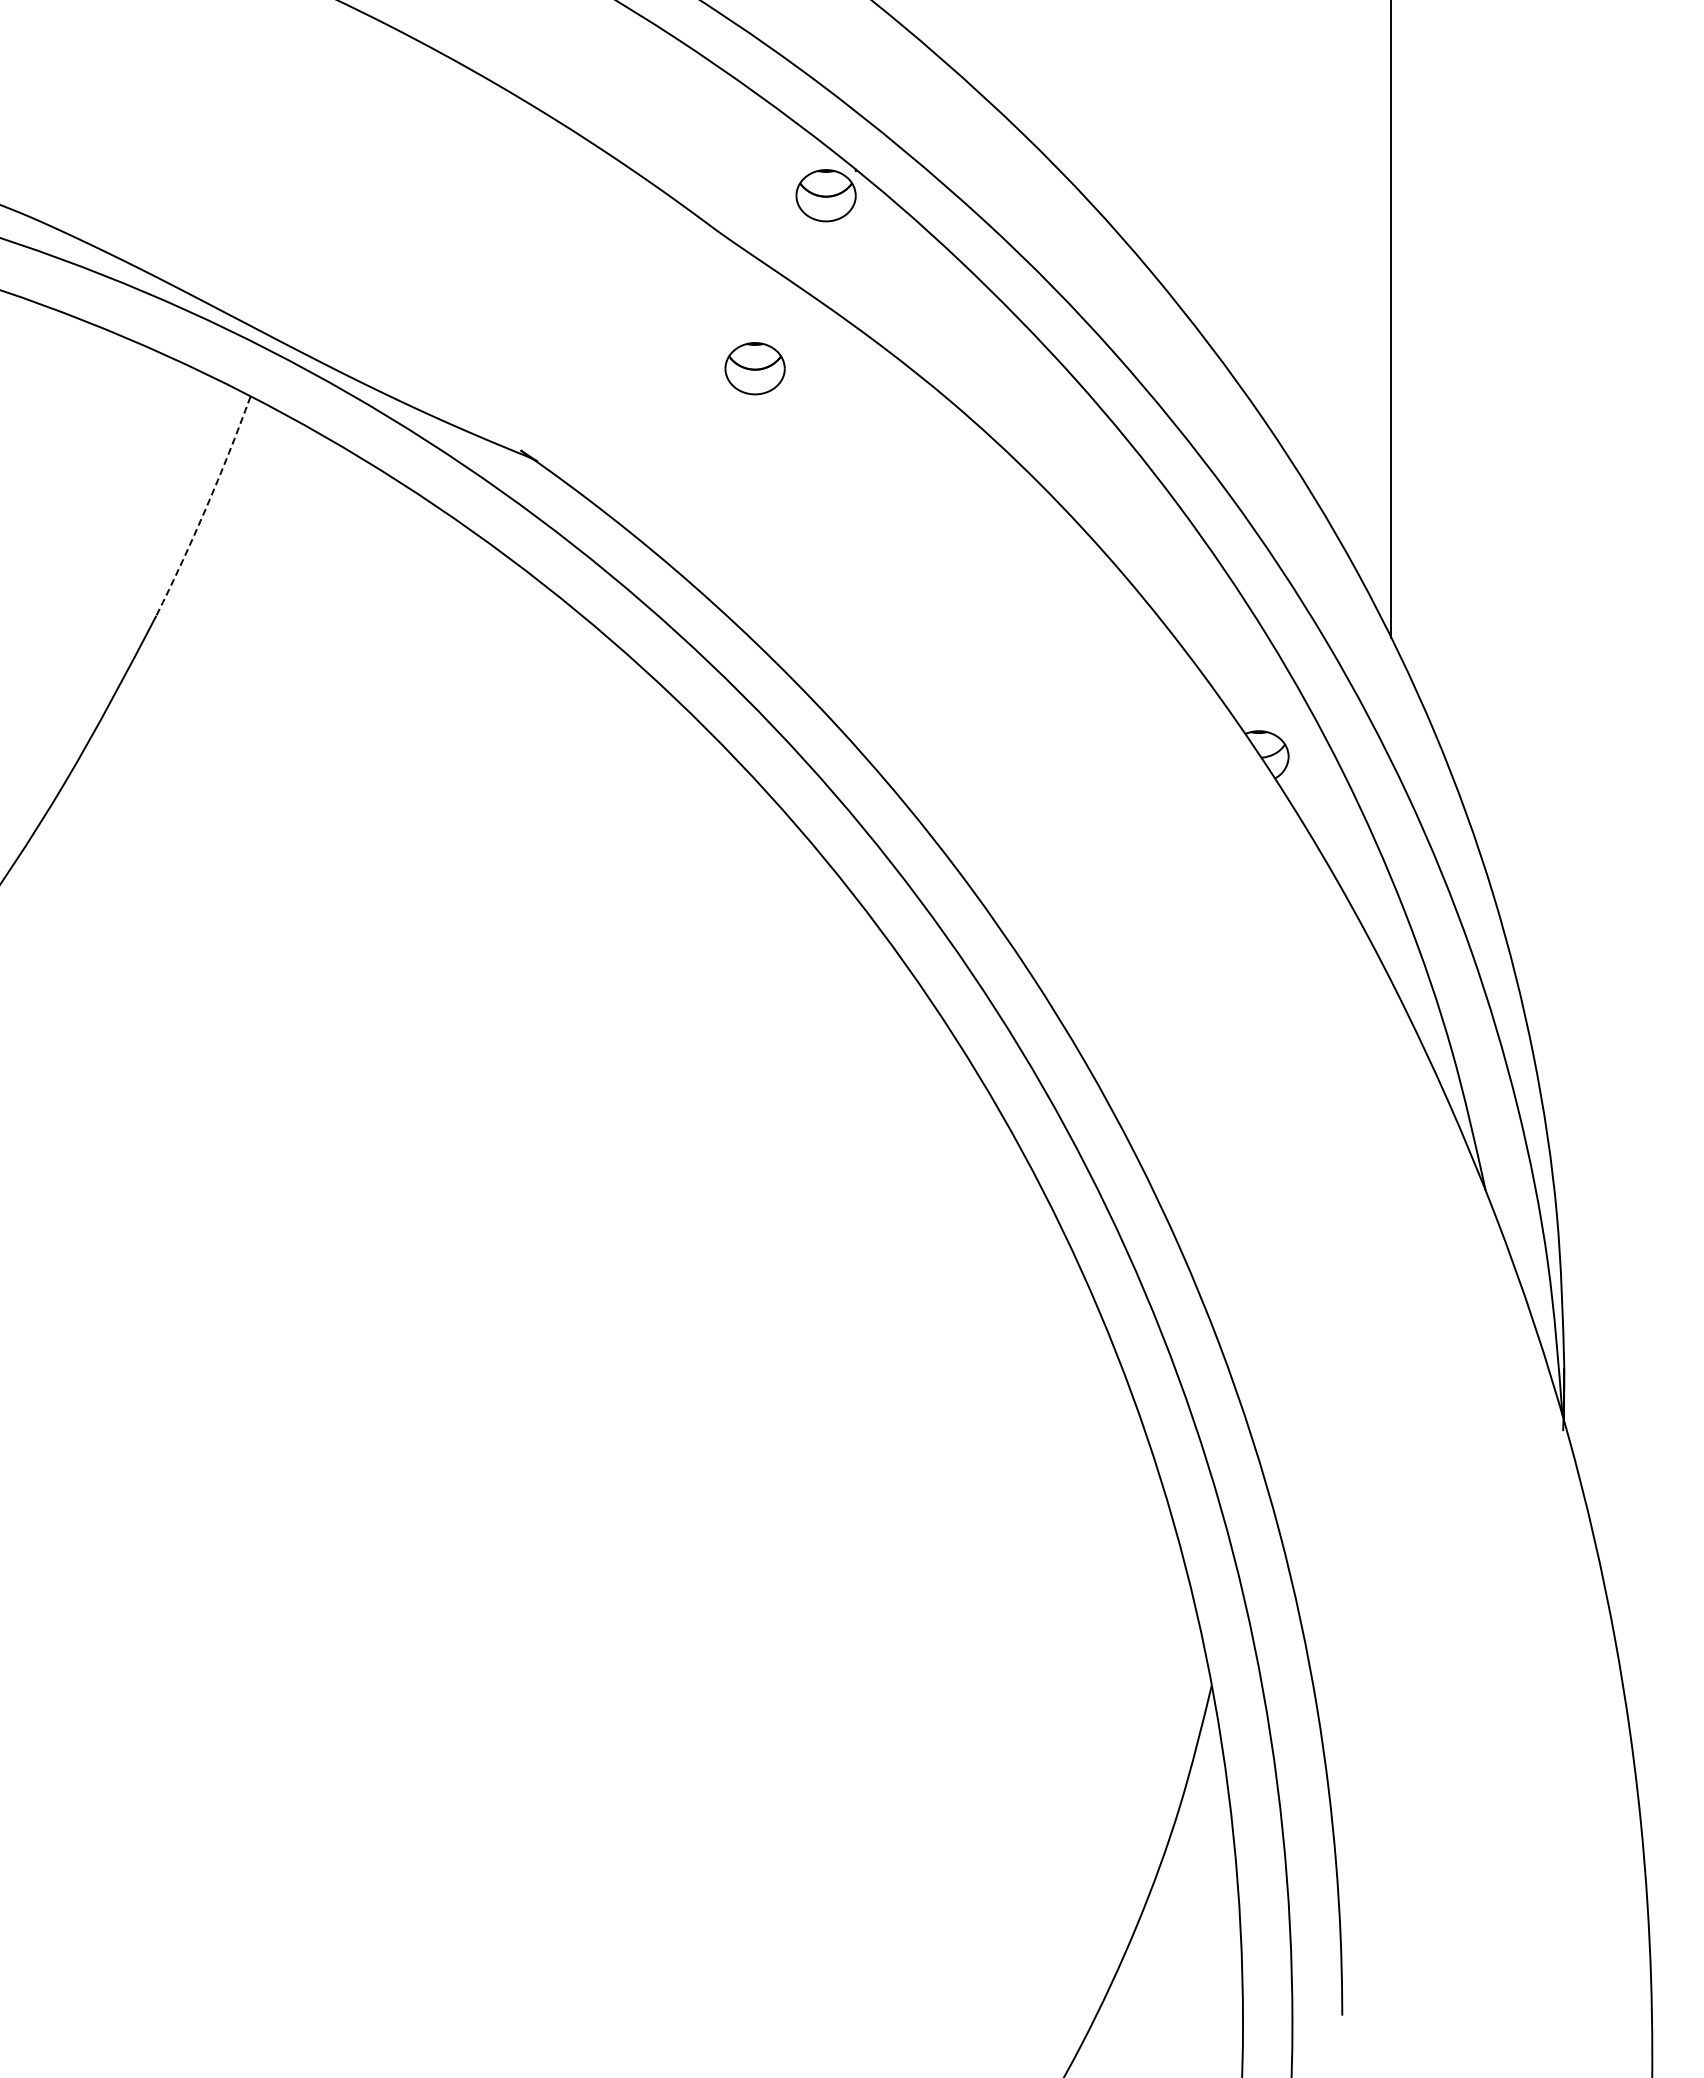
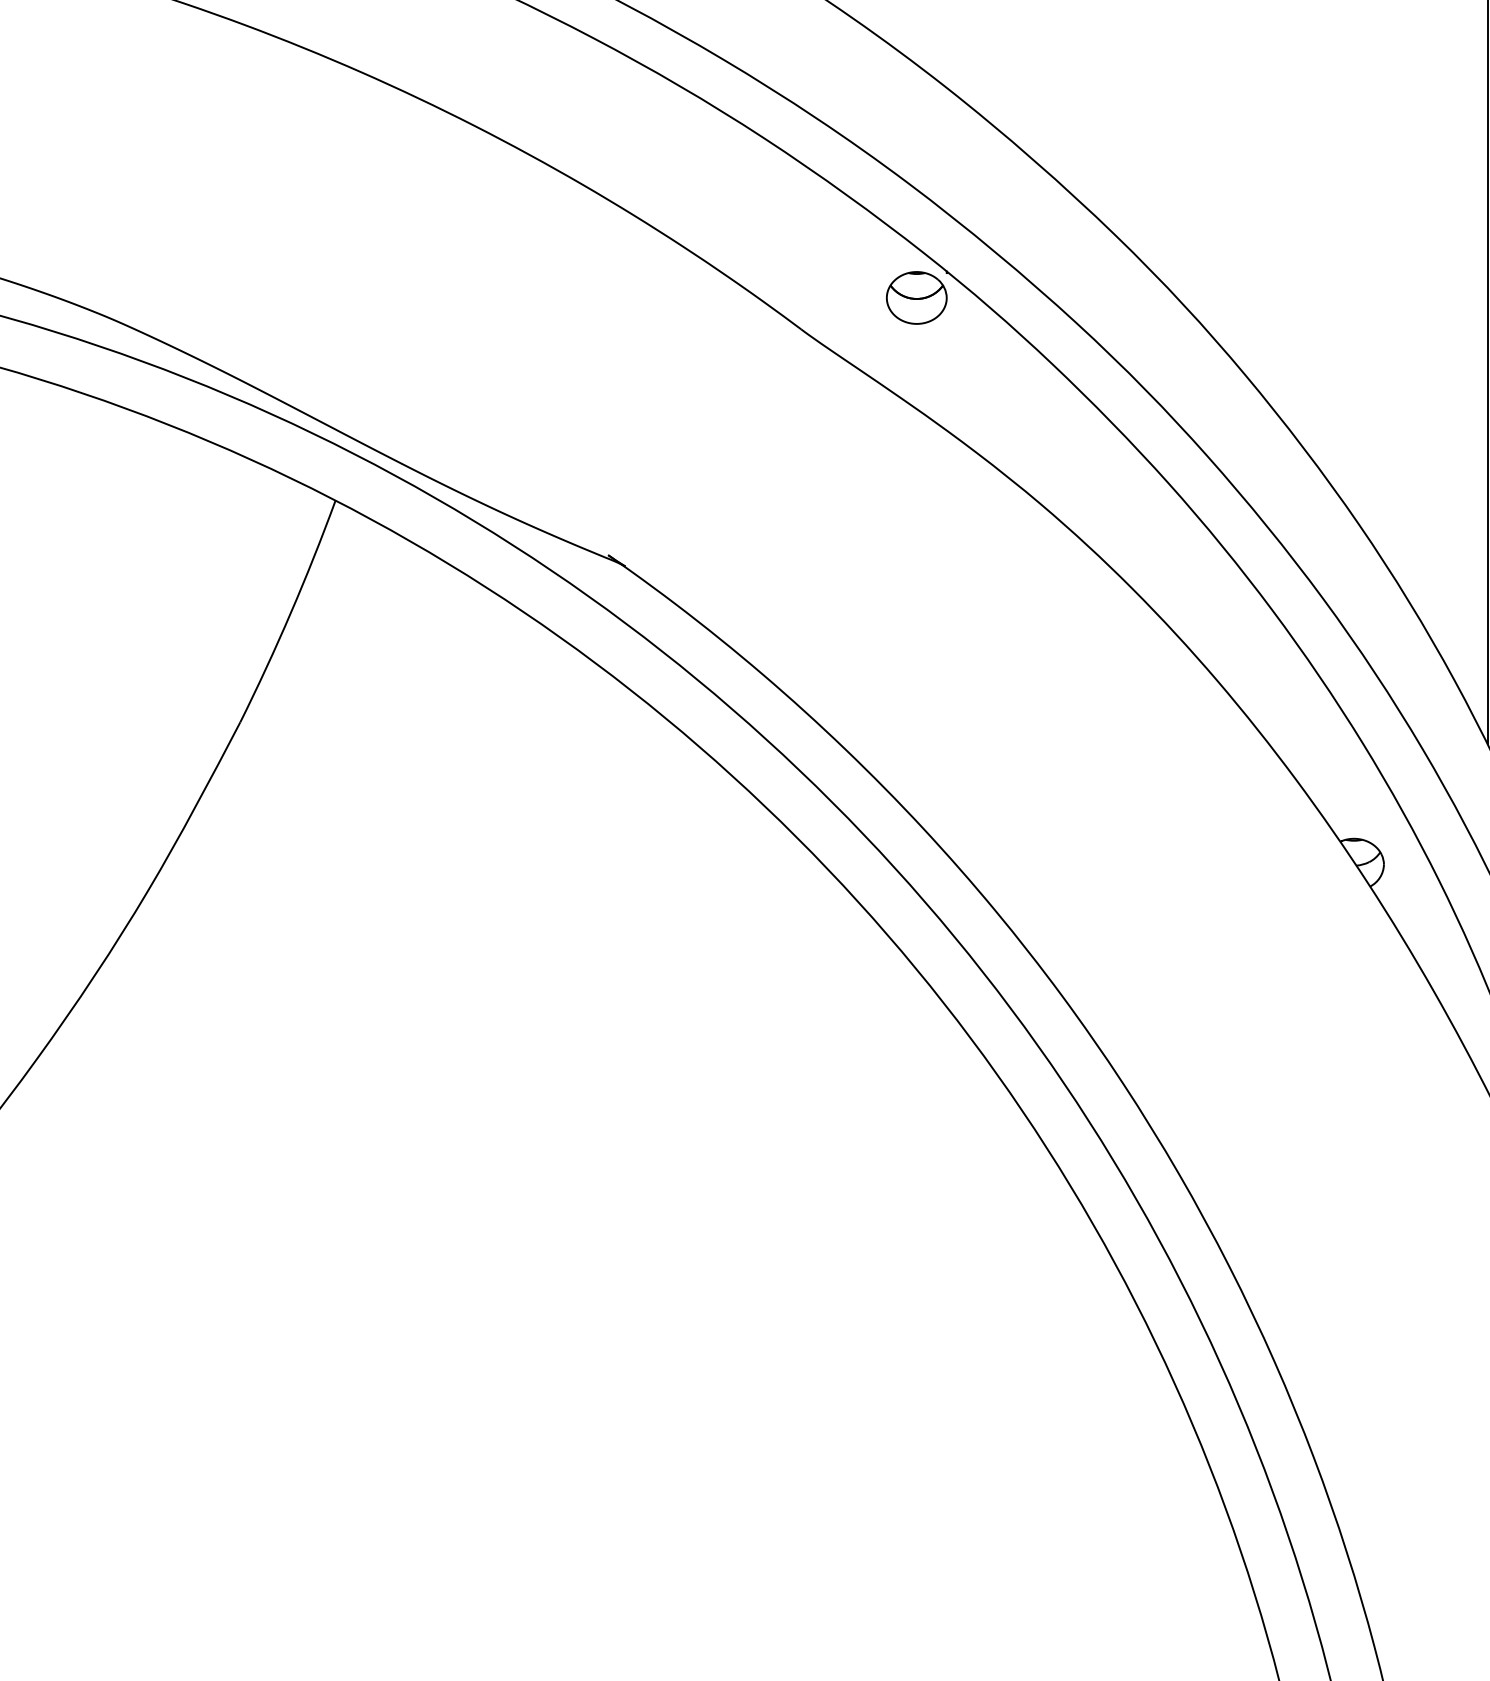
part: (754, 368) -> (844, 472), removed
arc: (206, 507) -> (290, 612), dashed -> solid

